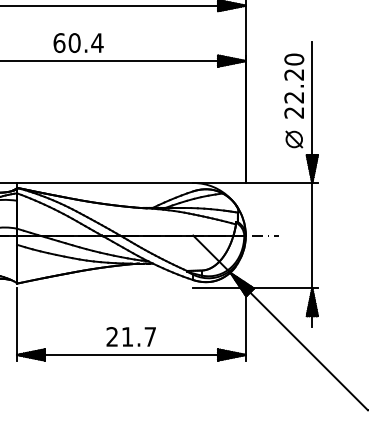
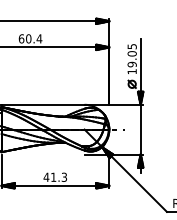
text: (292, 84) -> (131, 58), 22.20 -> 19.05
text: (131, 335) -> (55, 176), 21.7 -> 41.3

